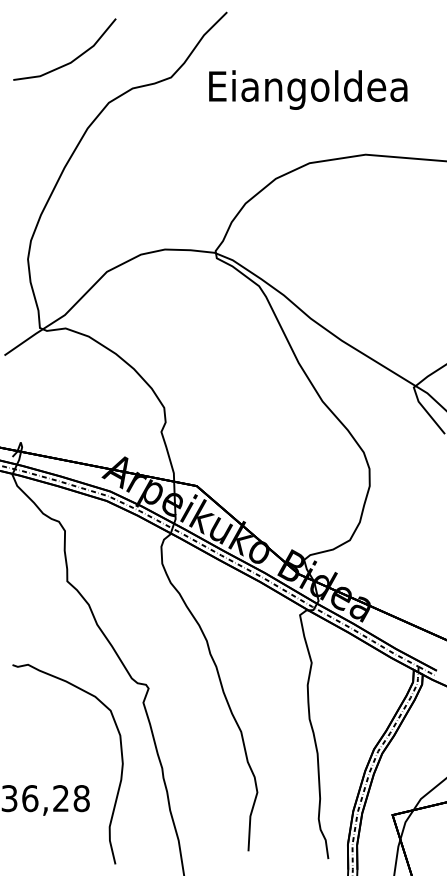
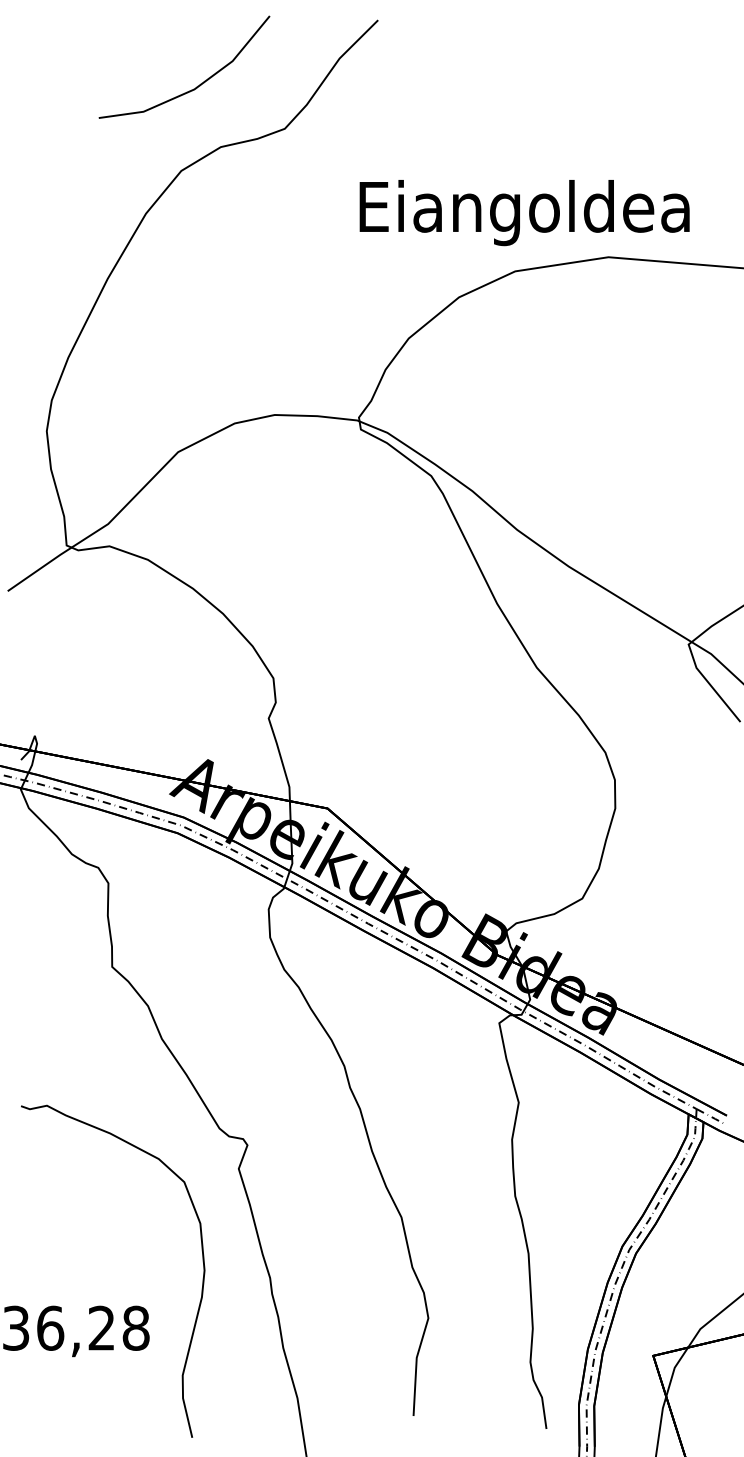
line: (70, 61) -> (194, 87), moved
text: (308, 89) -> (525, 211), moved

